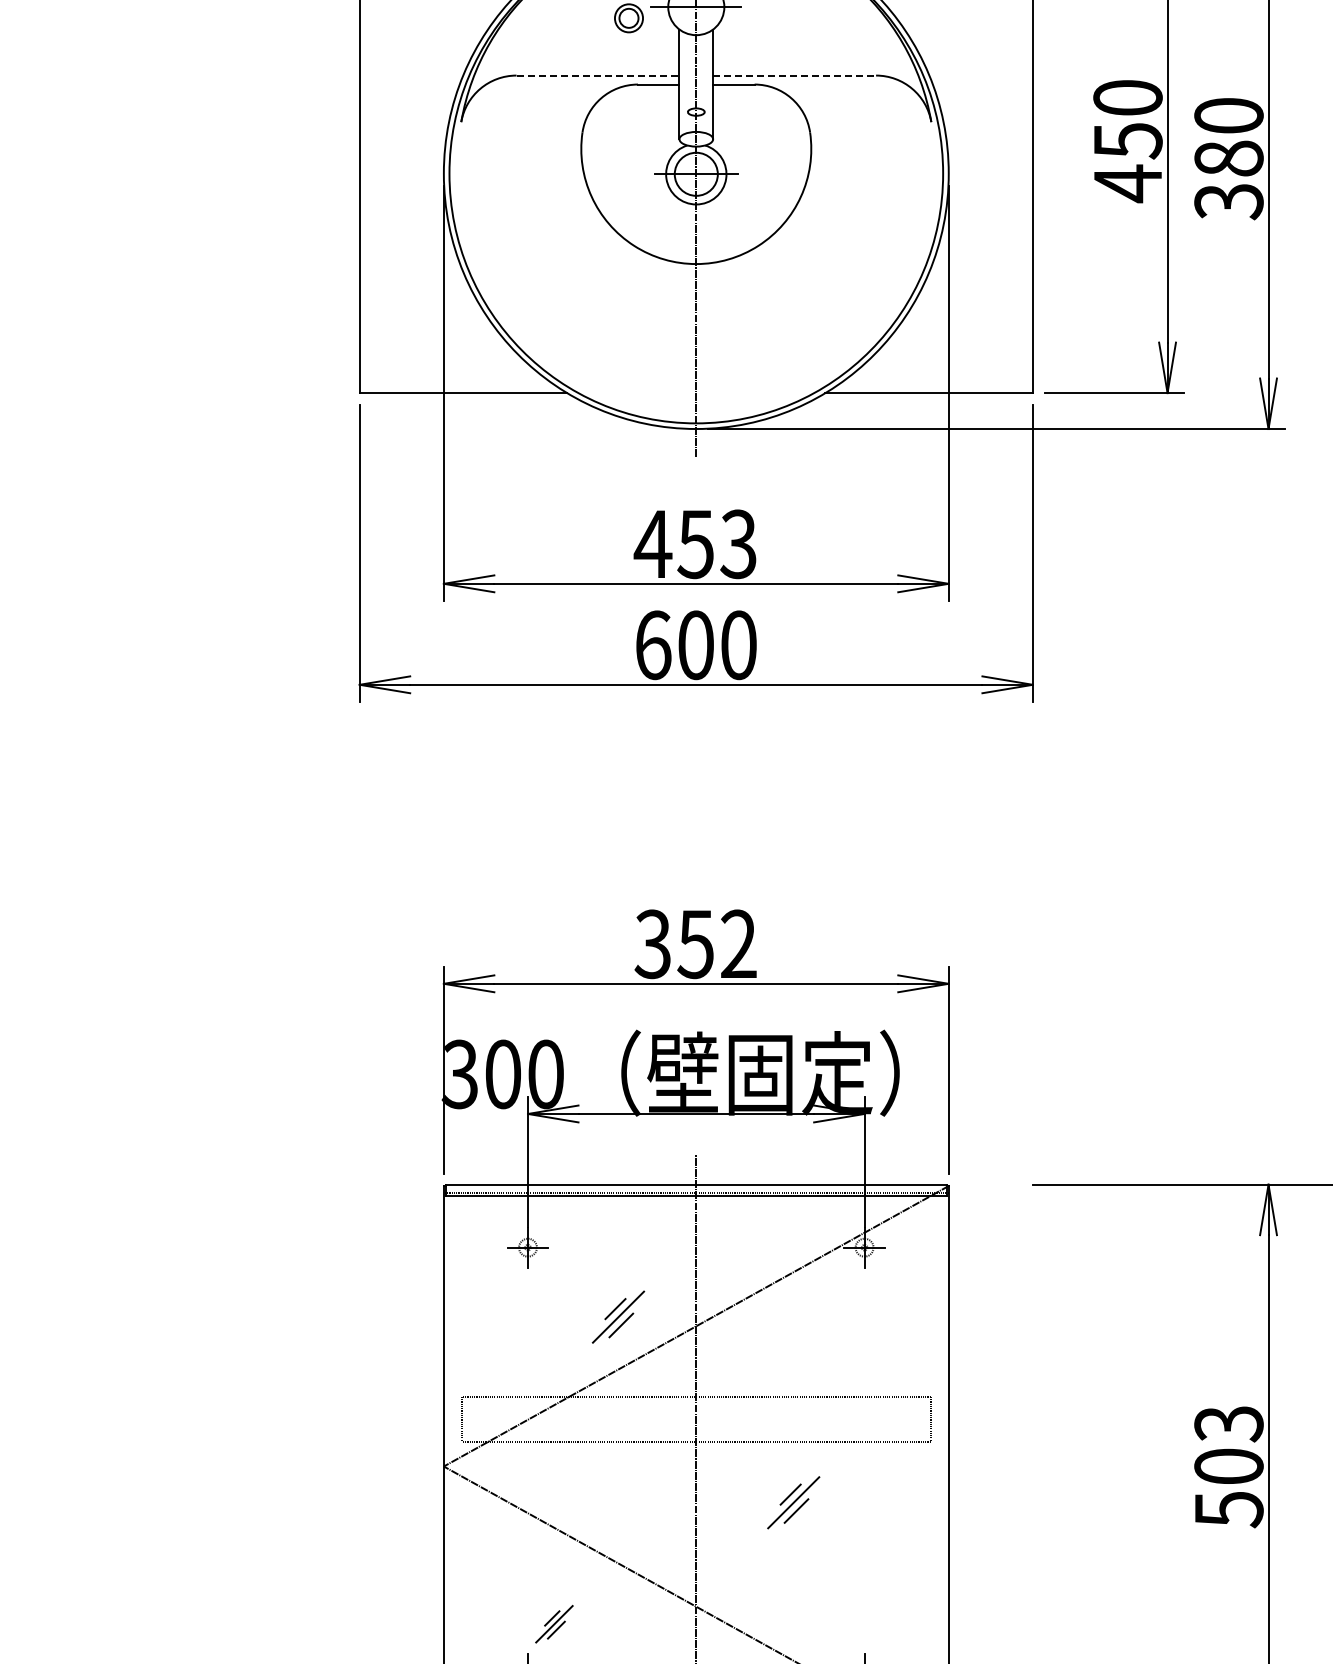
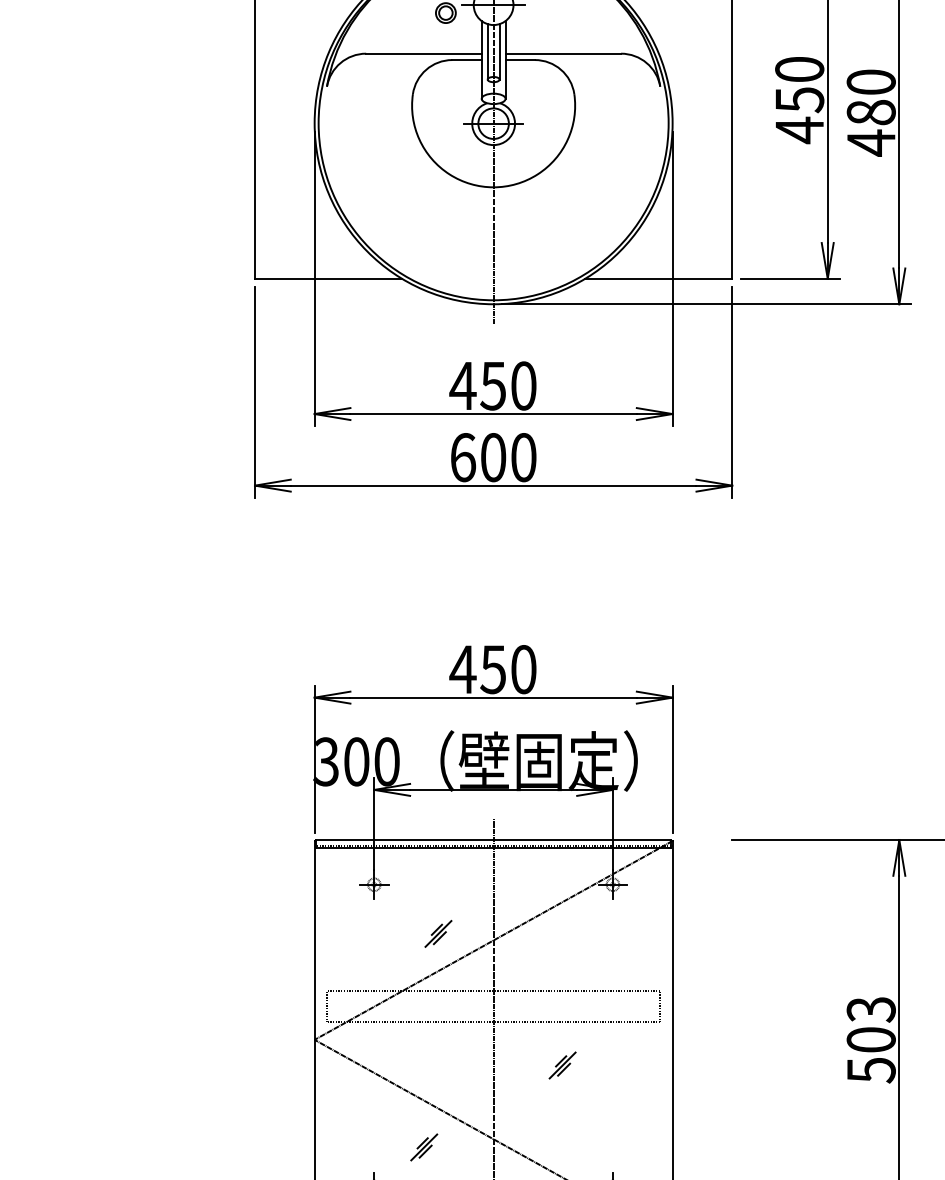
line: (687, 72) -> (487, 51), added
line: (704, 72) -> (499, 51), added
line: (598, 75) -> (424, 53), dashed -> solid
line: (795, 75) -> (563, 53), dashed -> solid
text: (1228, 201) -> (870, 142), 380 -> 480
text: (738, 544) -> (523, 386), 453 -> 450
text: (694, 944) -> (492, 669), 352 -> 450
part: (618, 1316) -> (438, 933), size x0.71
part: (793, 1502) -> (562, 1065), size x0.71
part: (554, 1624) -> (424, 1147), moved

